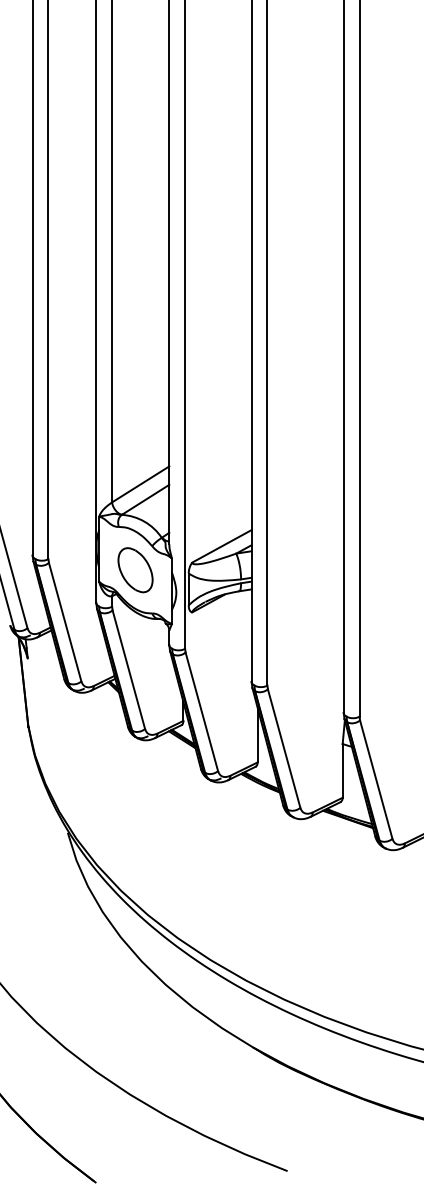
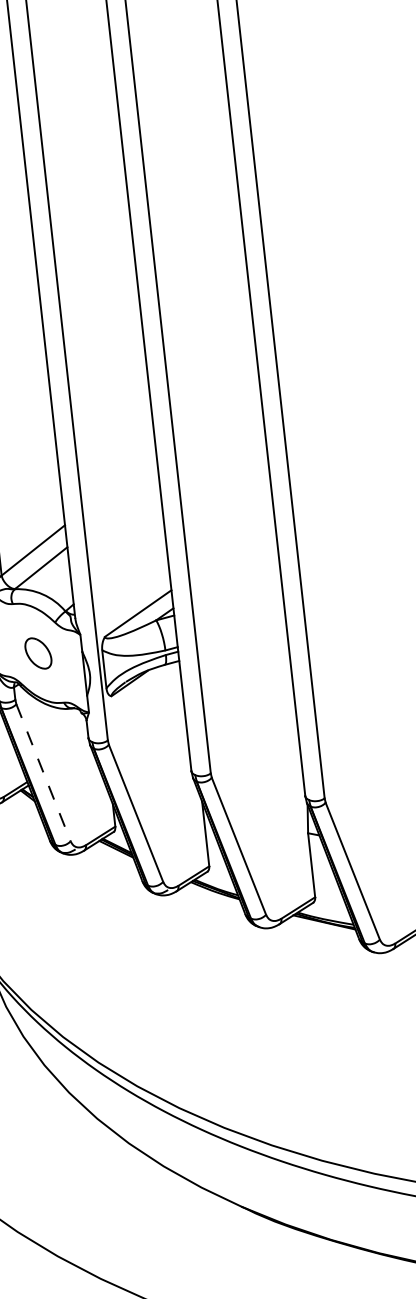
part: (135, 570) -> (38, 653), size x0.6
line: (128, 670) -> (43, 773), solid -> dashed

